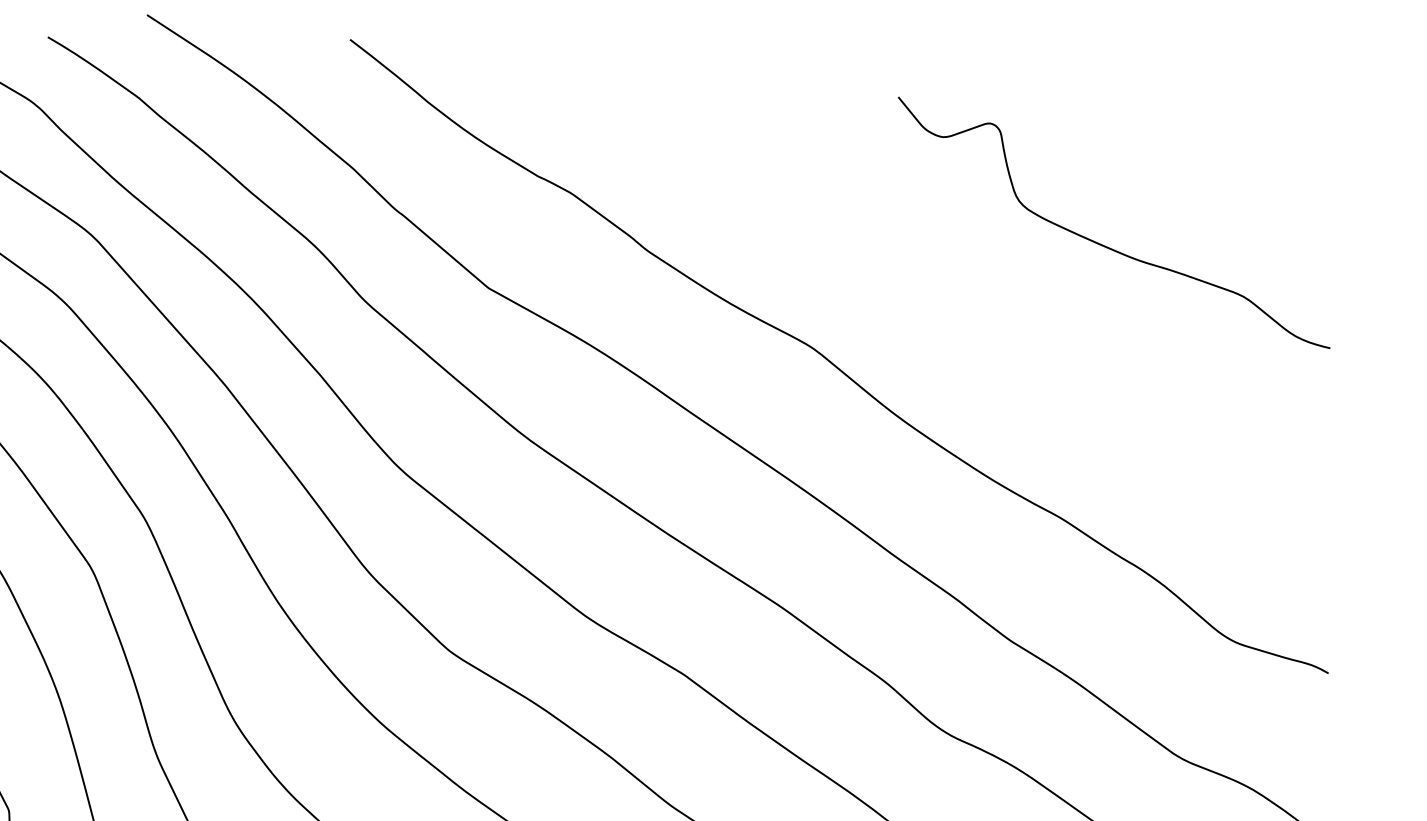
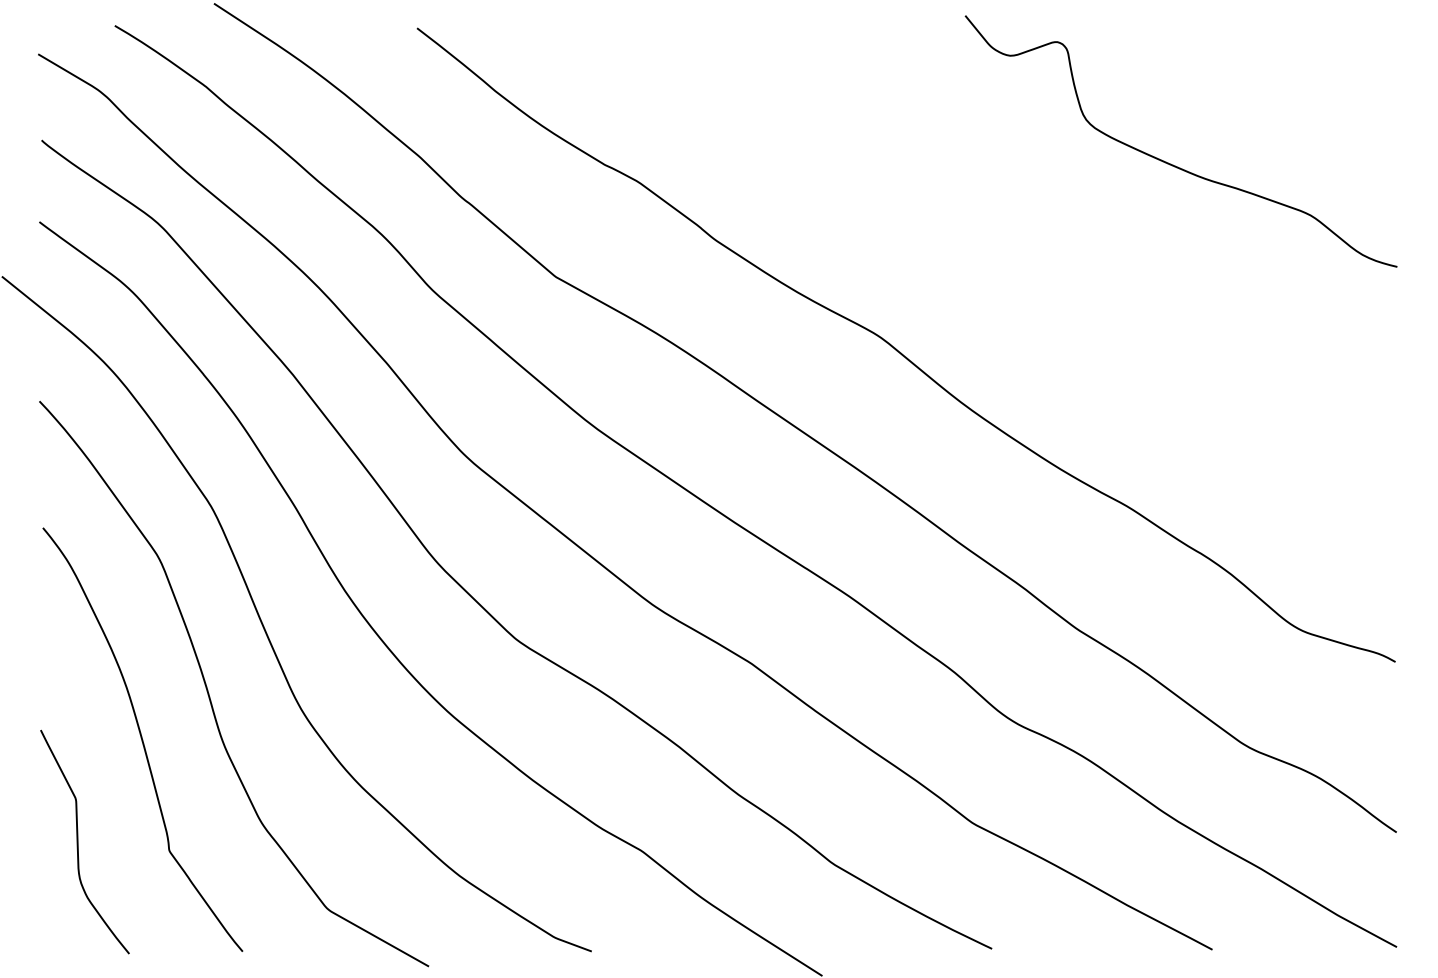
curve: (1106, 245) -> (1173, 164), moved

